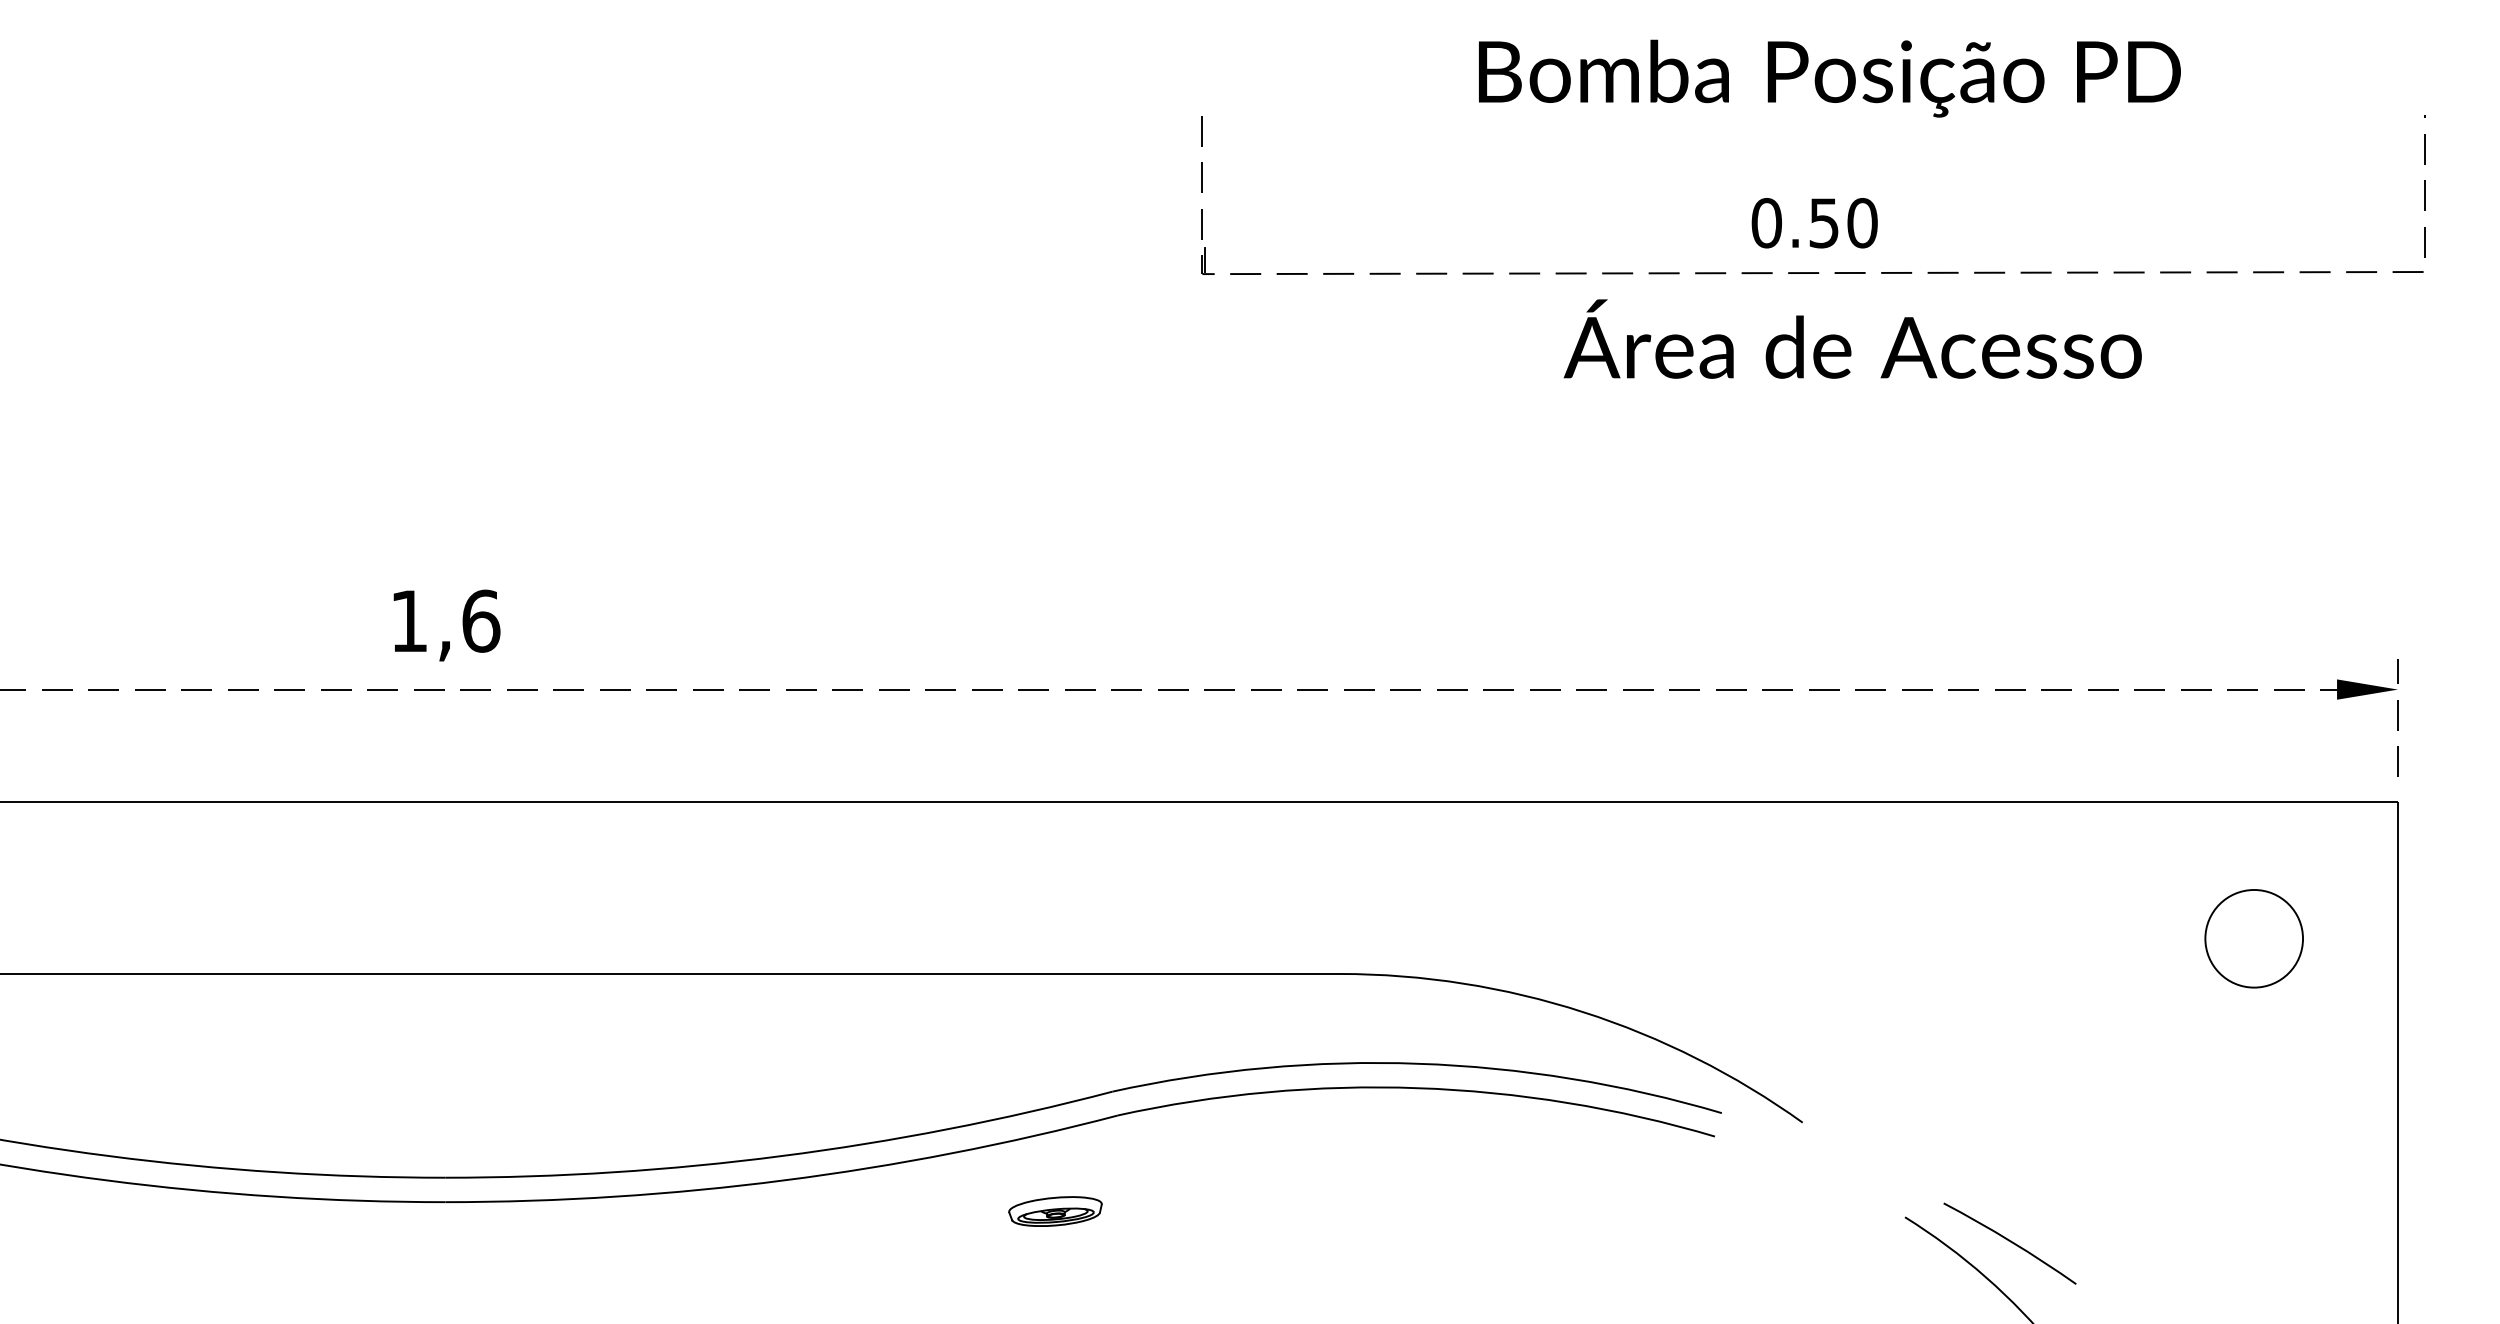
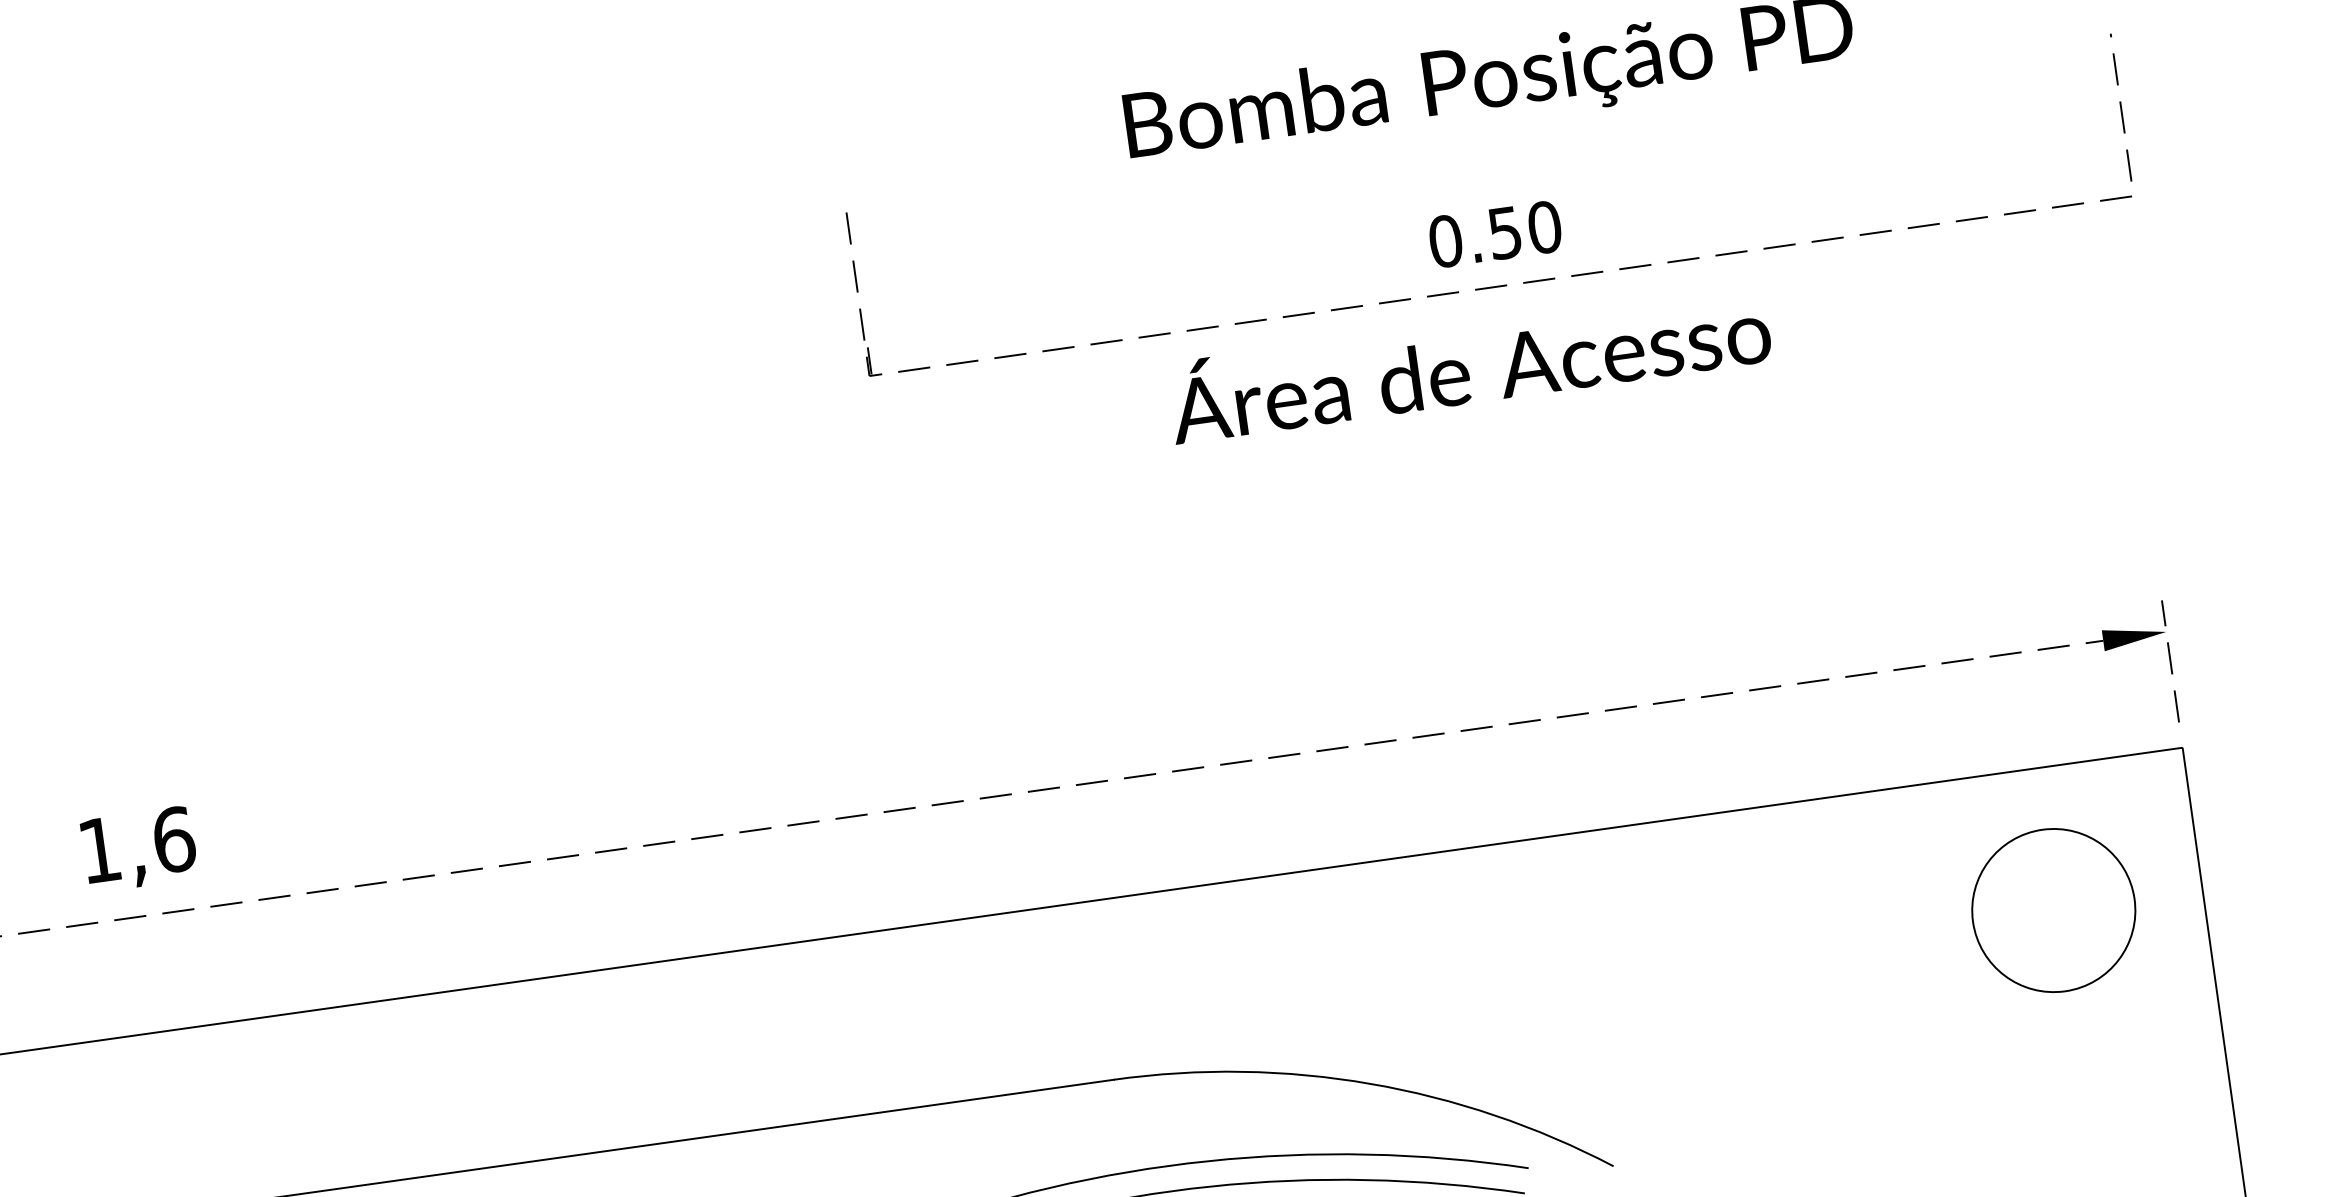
text: (1852, 338) -> (1468, 361), moved
circle: (2254, 938) -> (2054, 910), size x1.6

